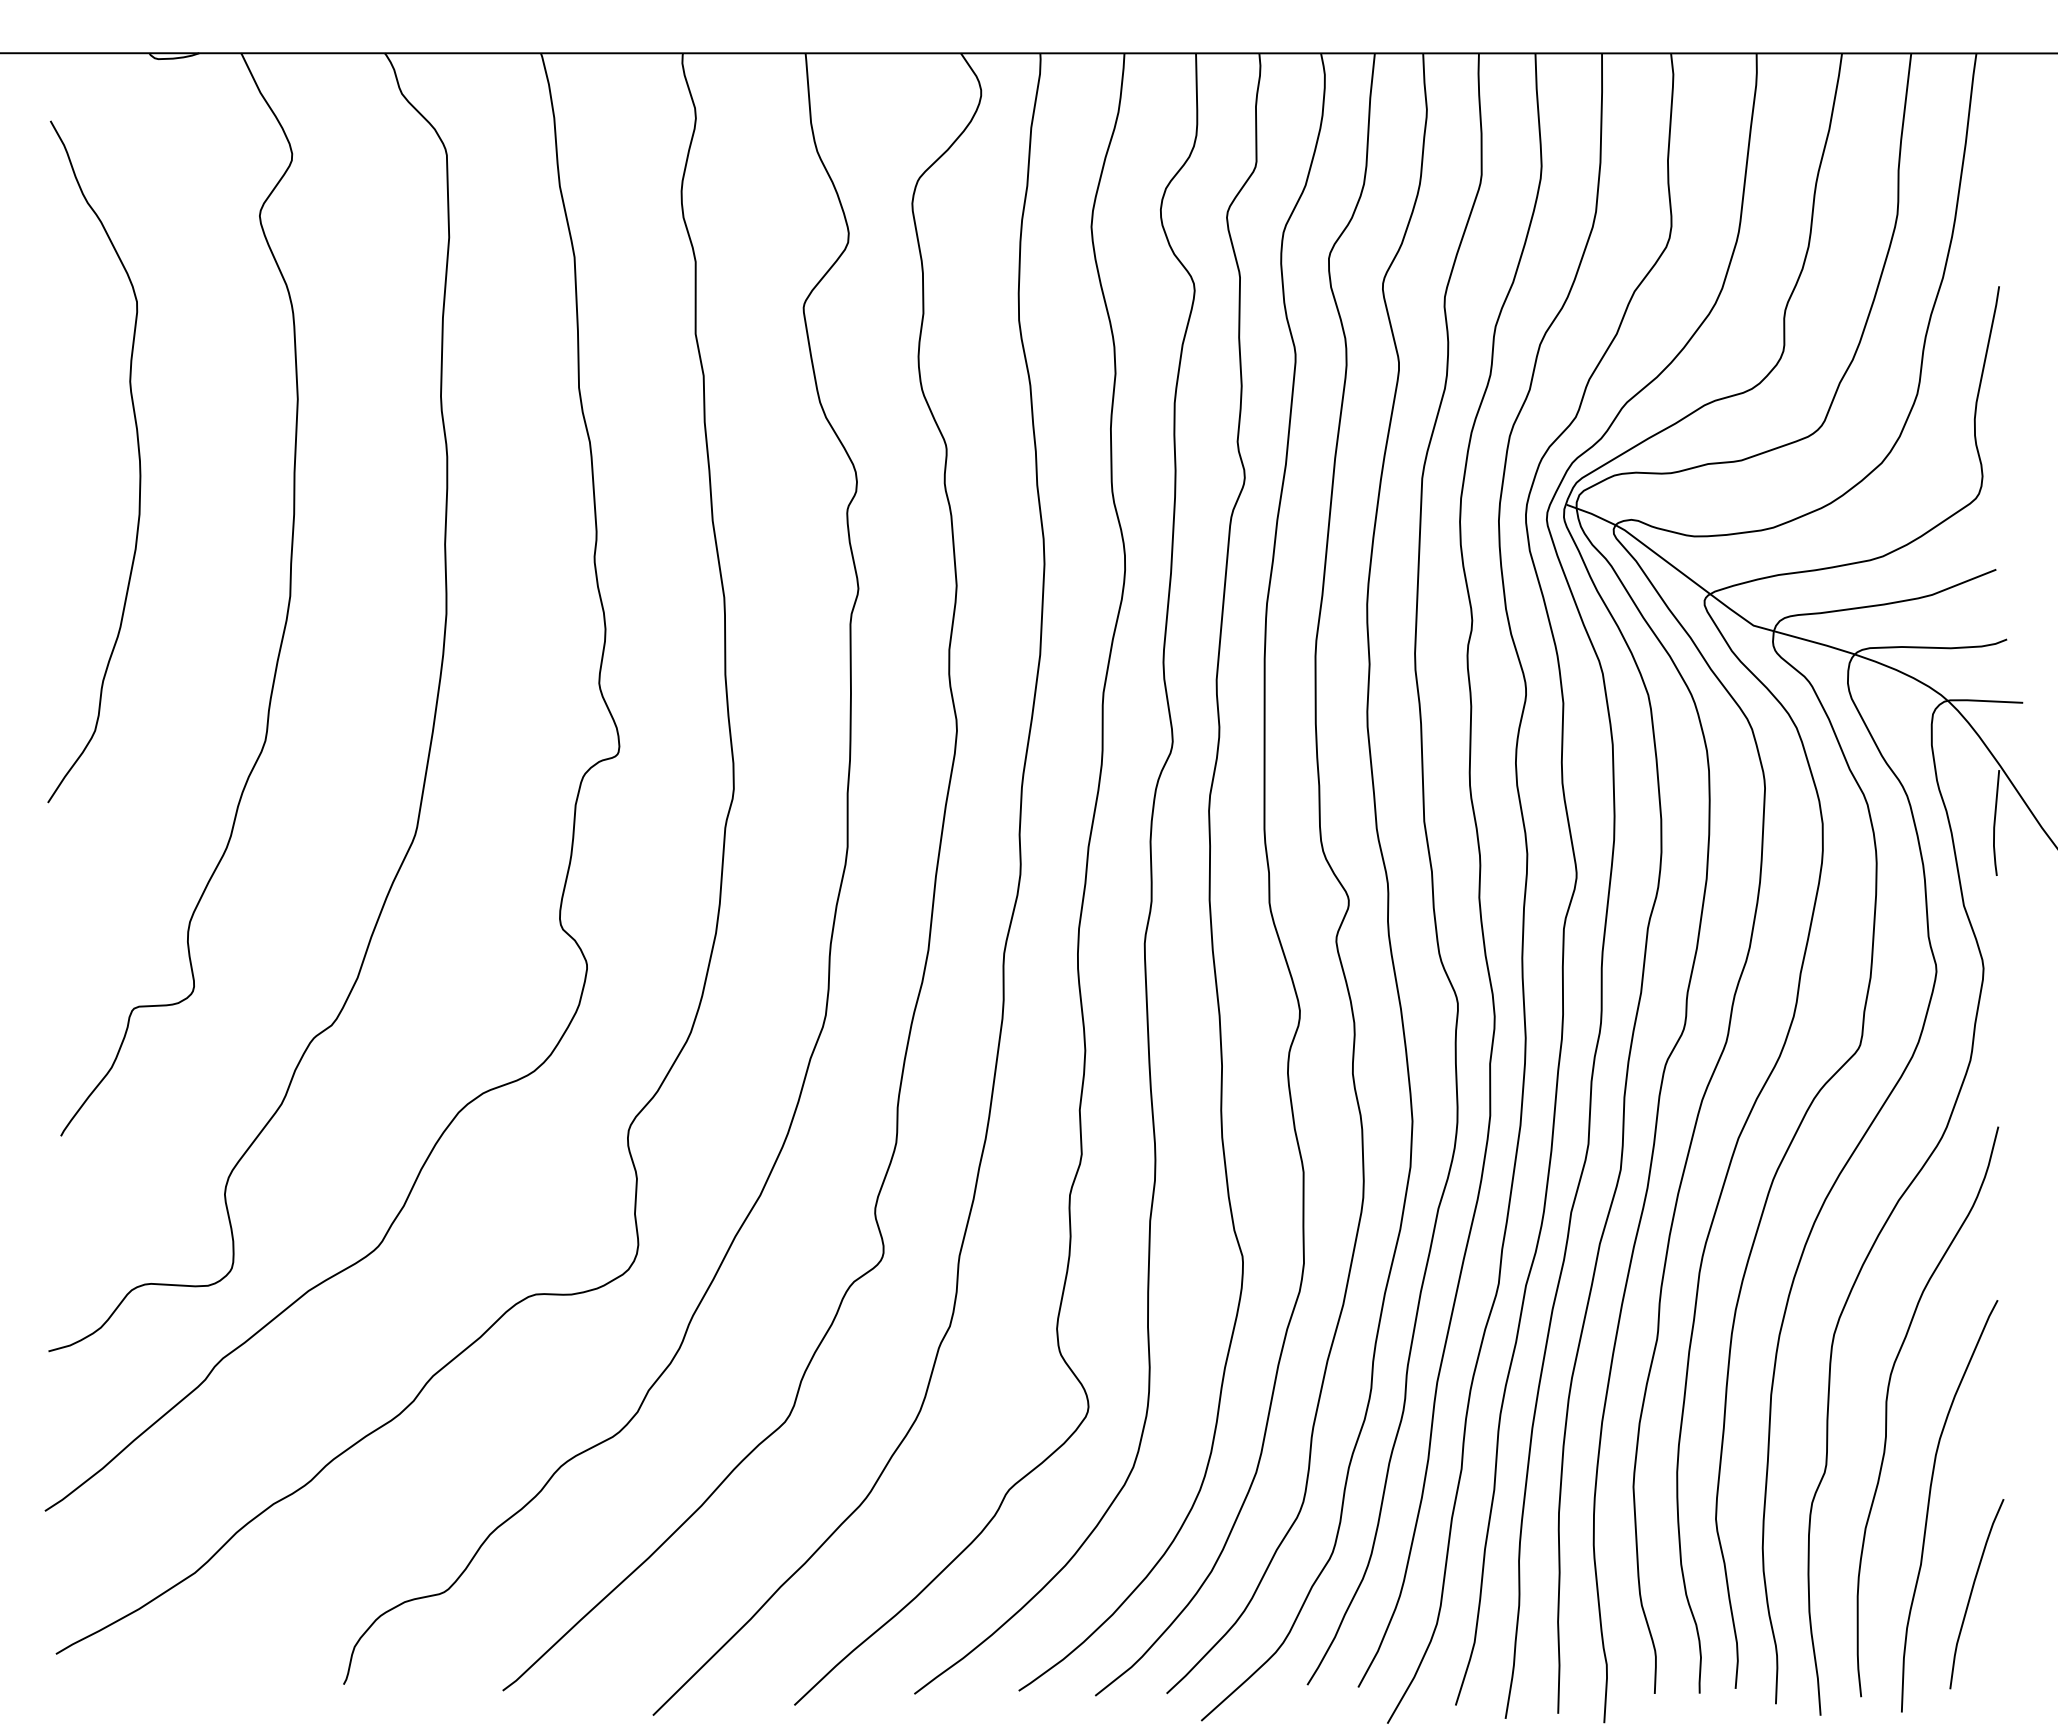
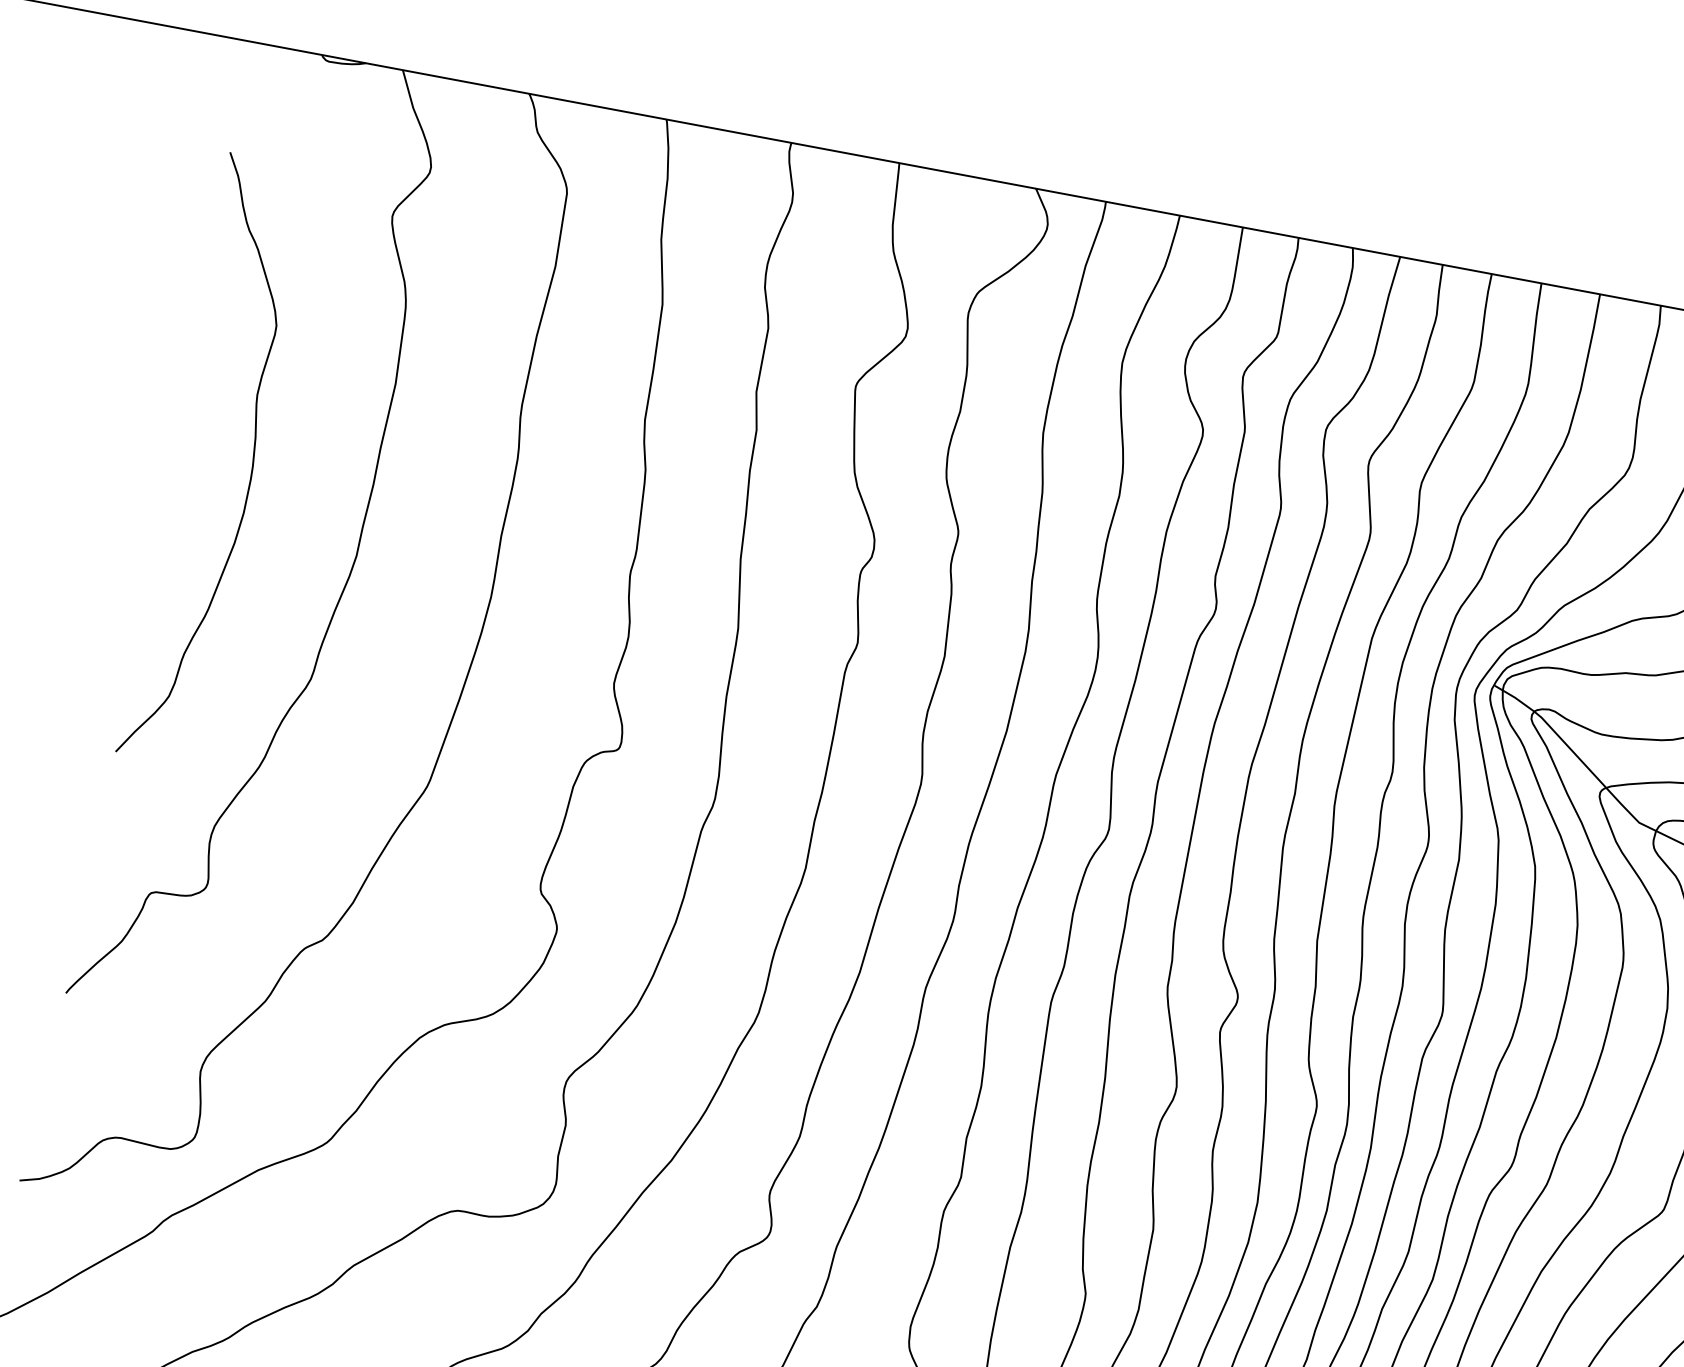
curve: (138, 458) -> (252, 463), moved

